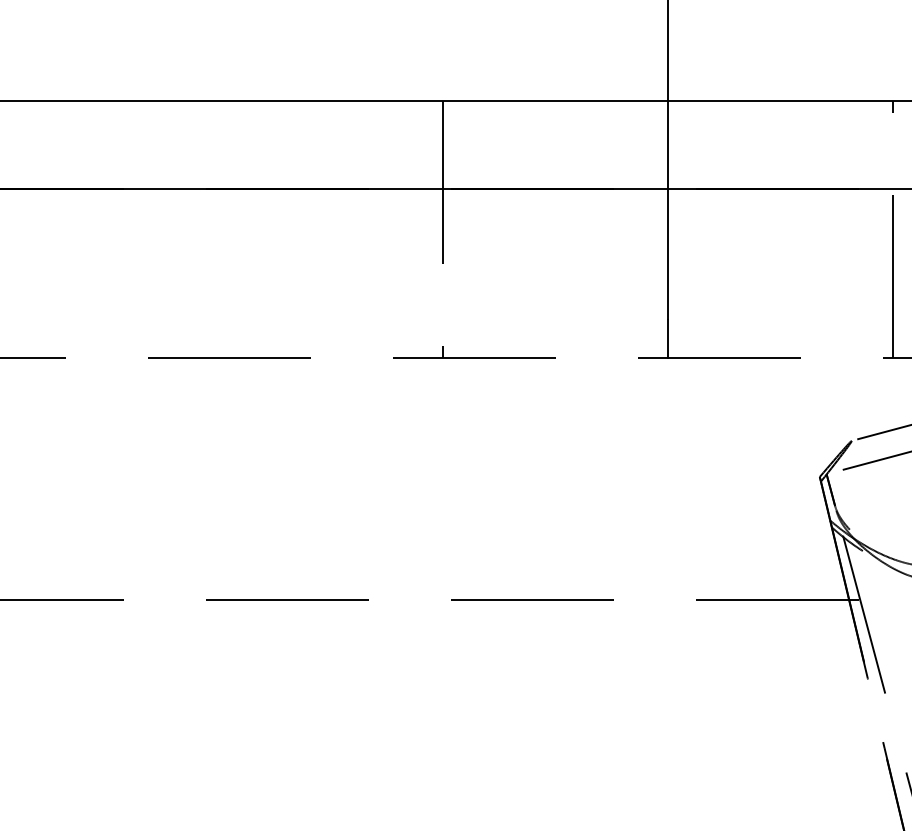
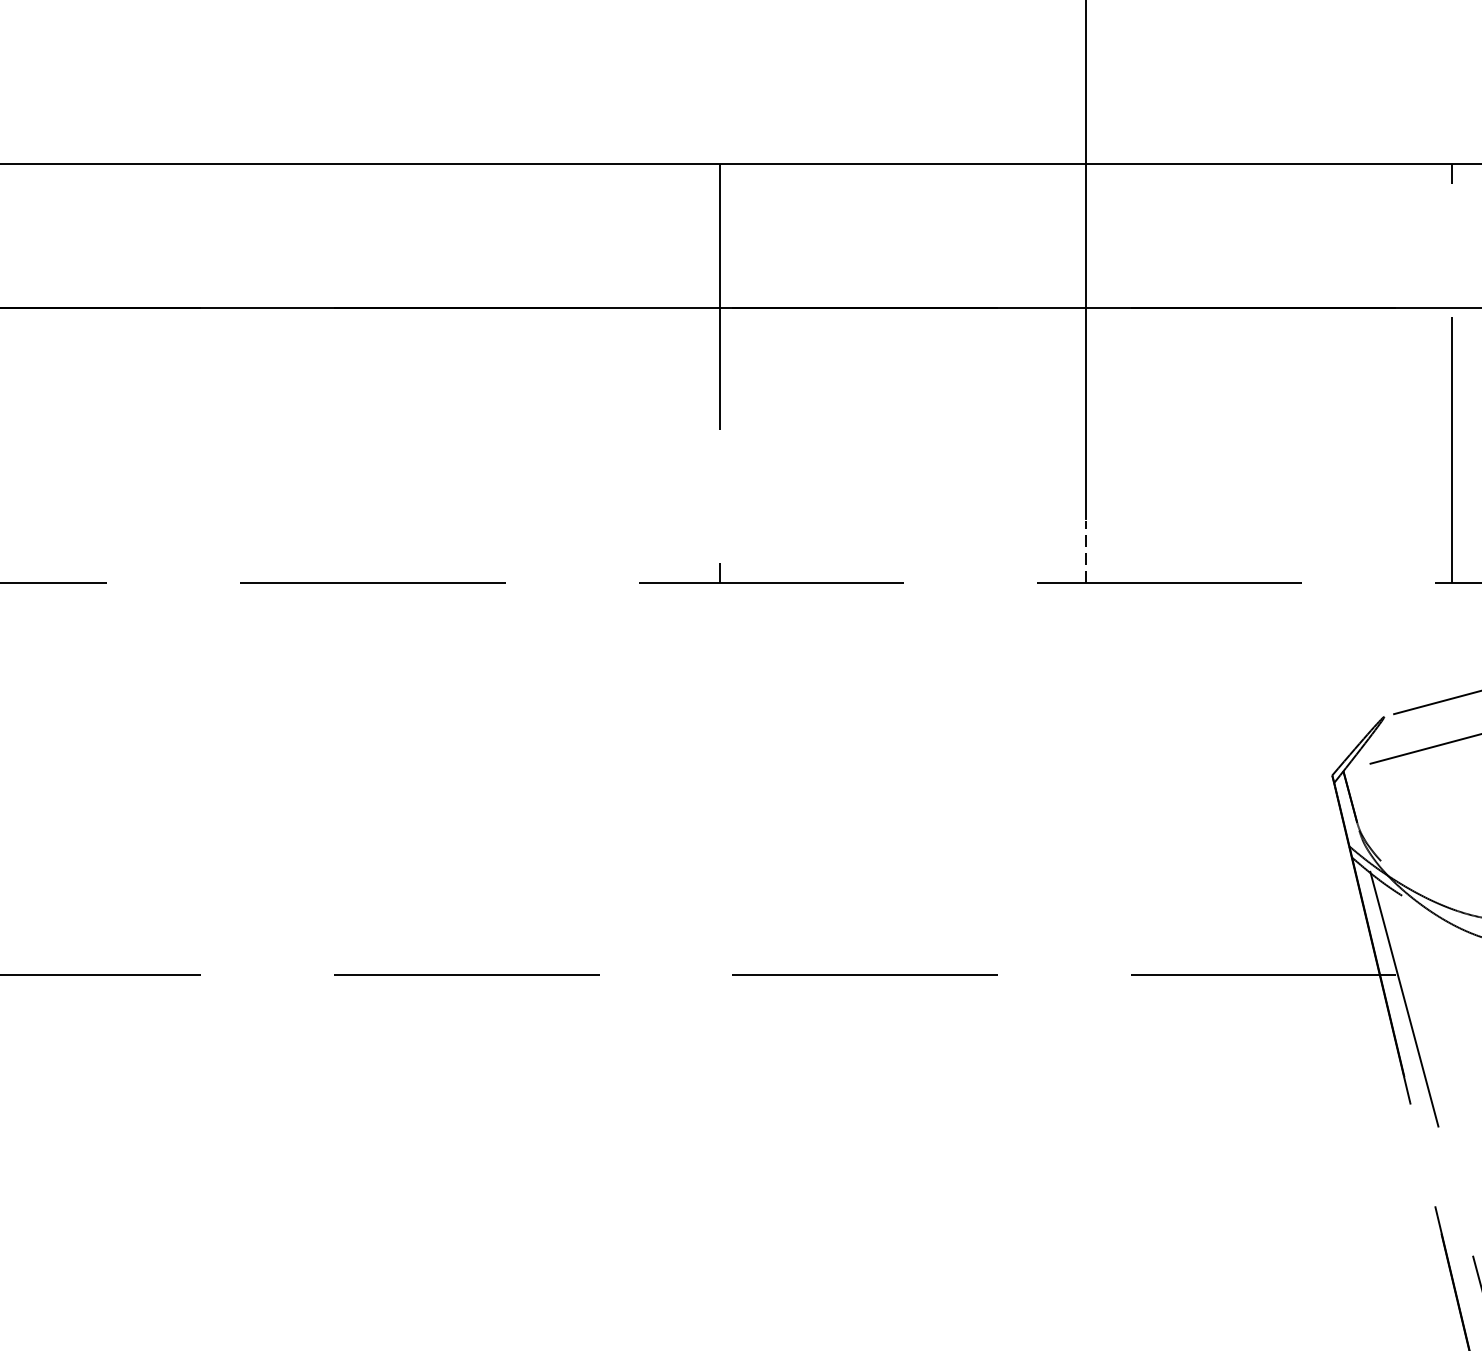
line: (668, 339) -> (1086, 551), solid -> dashed

